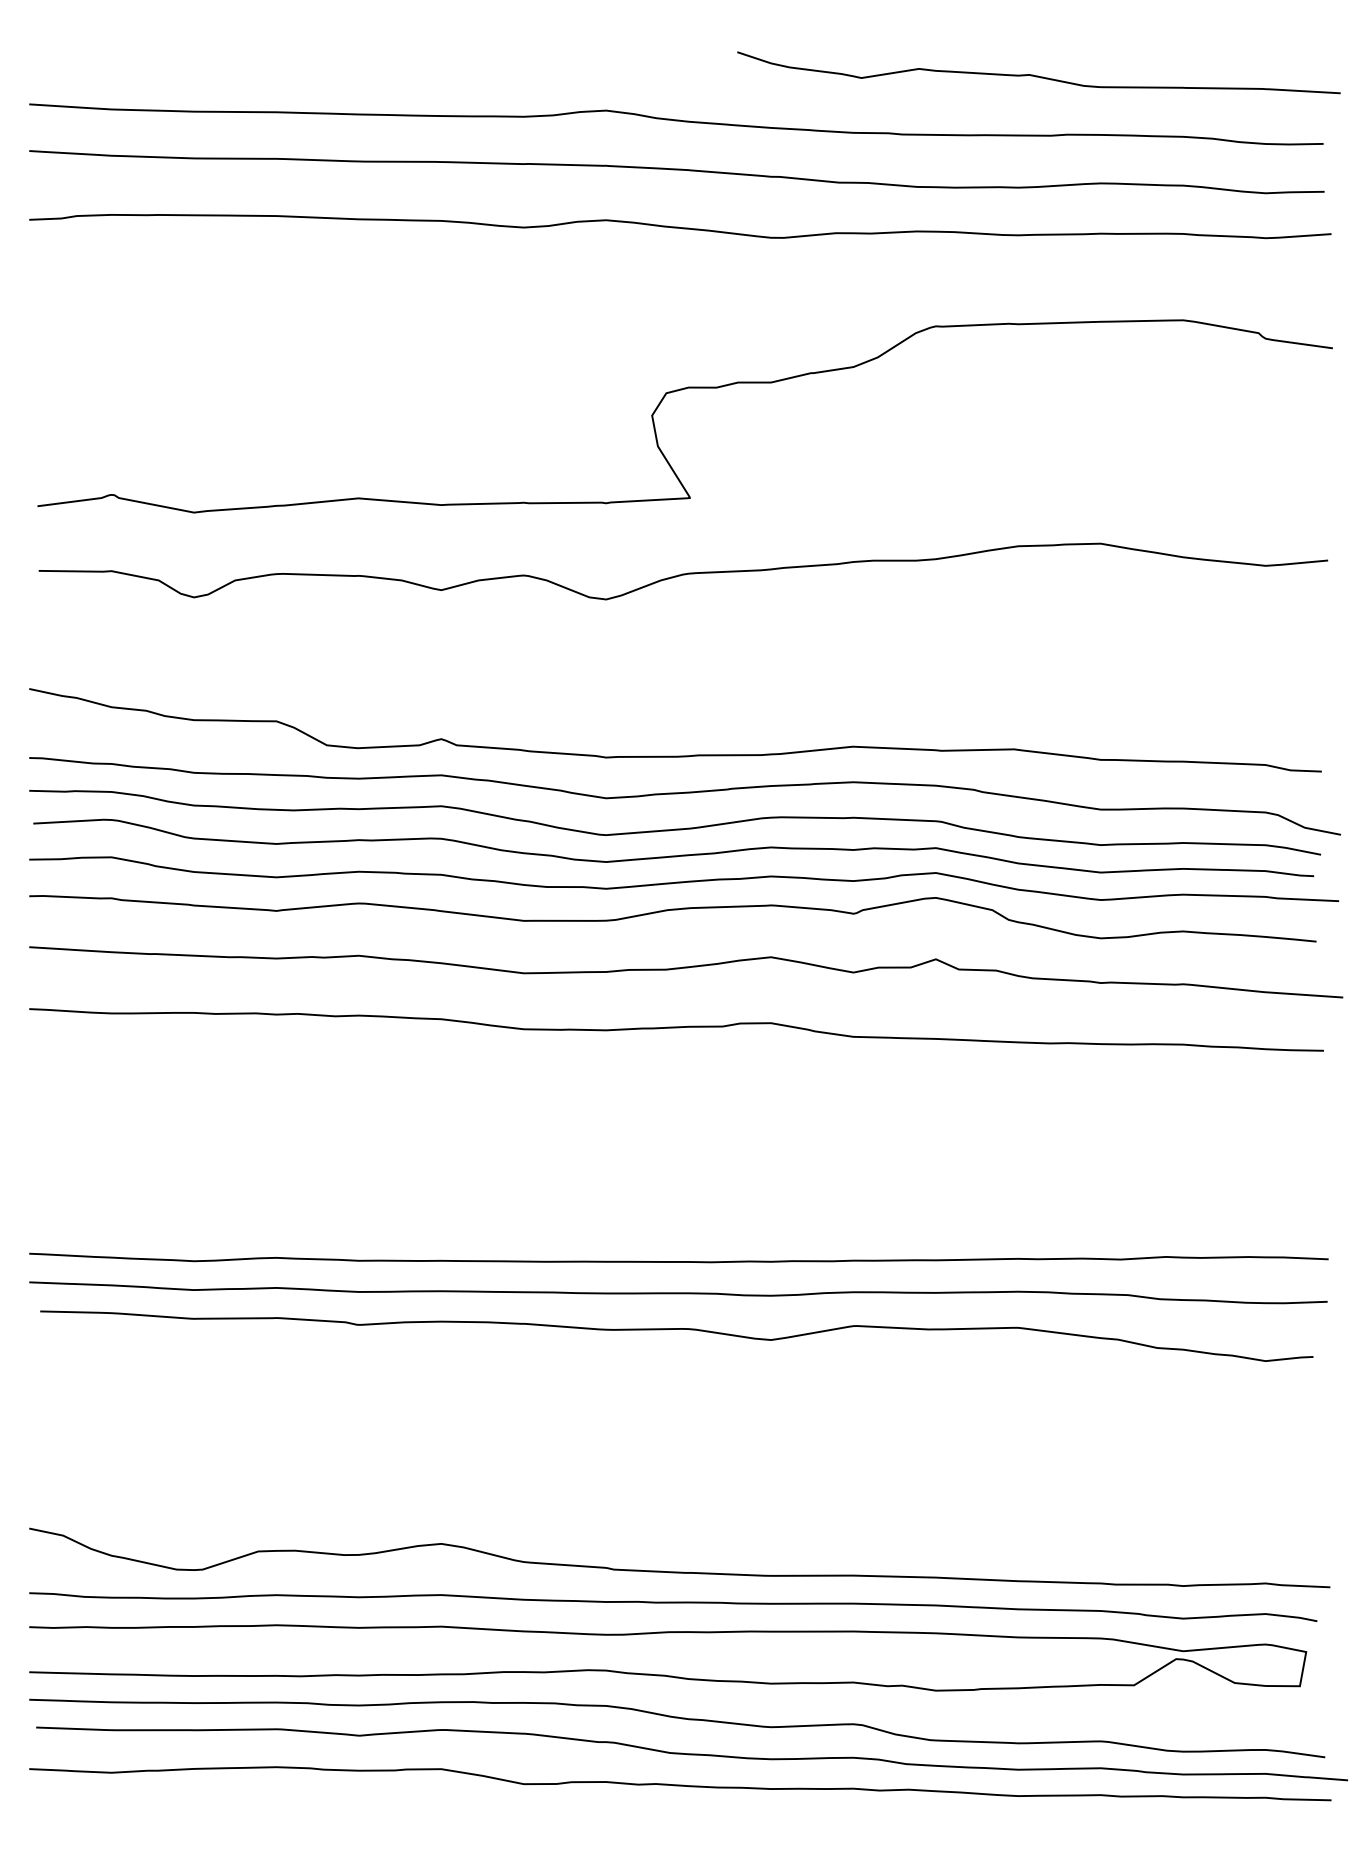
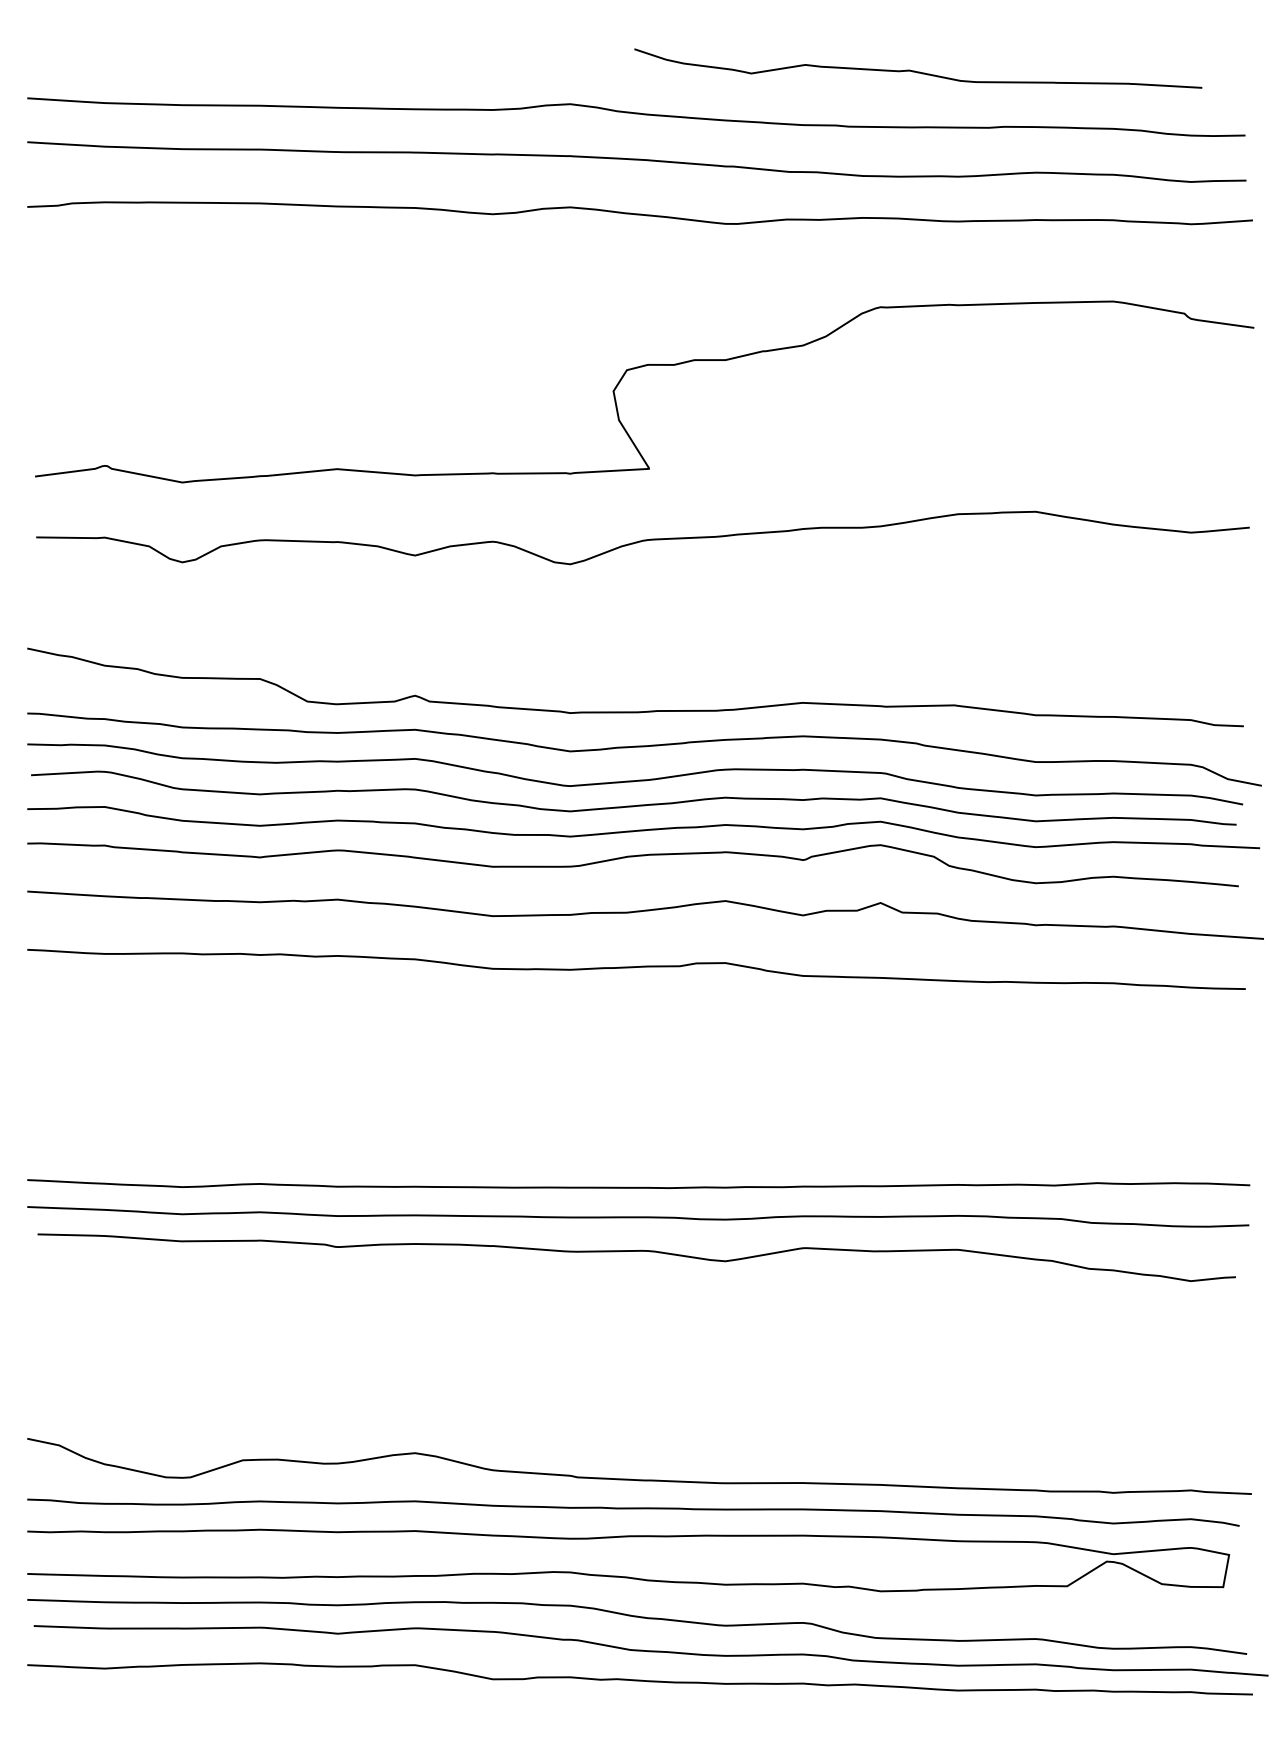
curve: (1038, 75) -> (917, 71), moved

